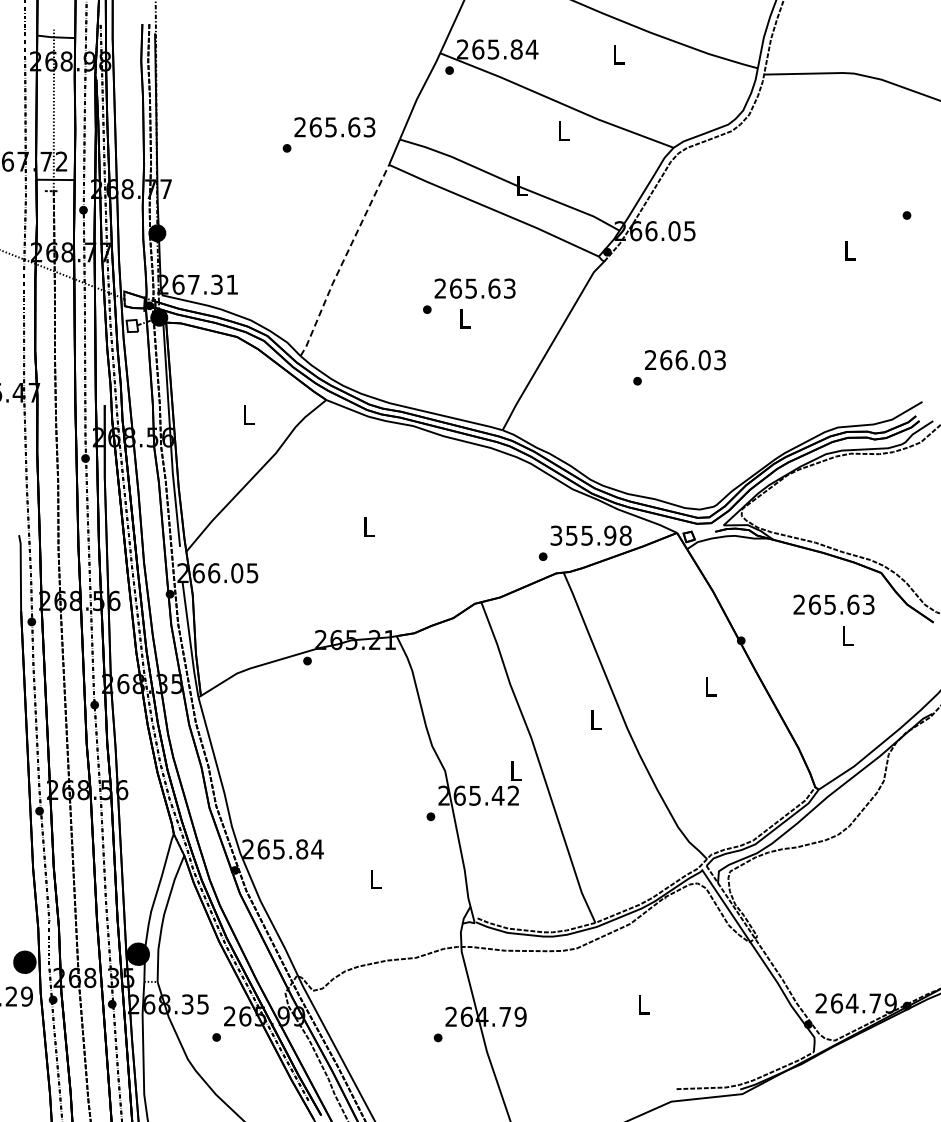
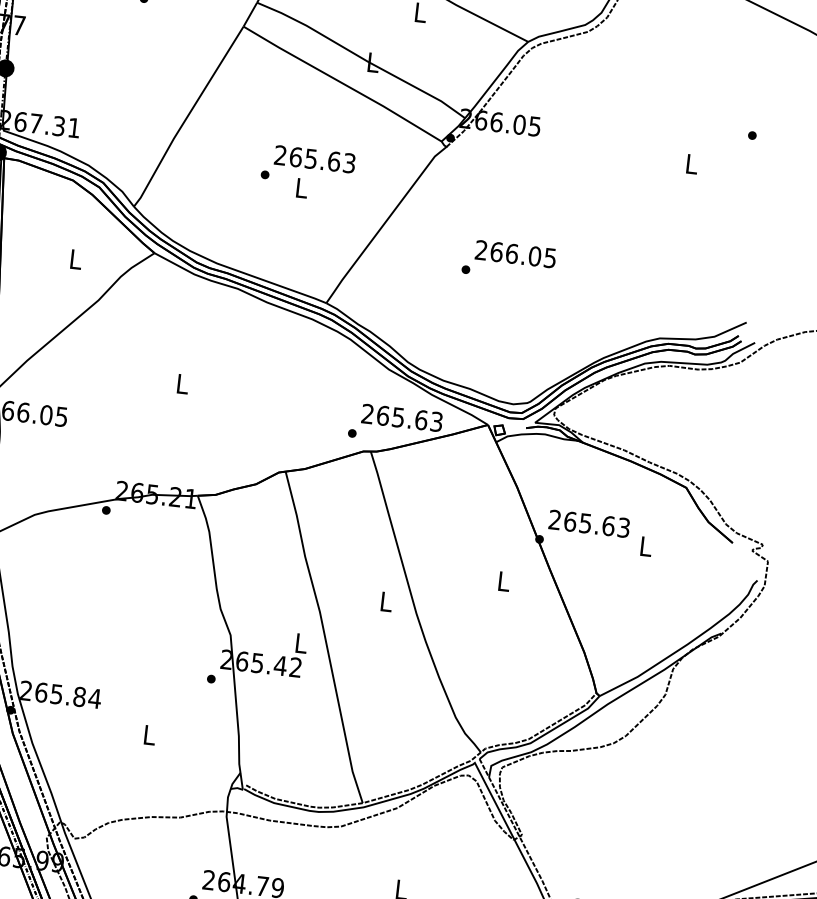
line: (343, 261) -> (187, 117), dashed -> solid
text: (719, 359) -> (549, 257), 266.03 -> 266.05
text: (590, 535) -> (401, 417), 355.98 -> 265.63
text: (833, 604) -> (588, 523), moved

